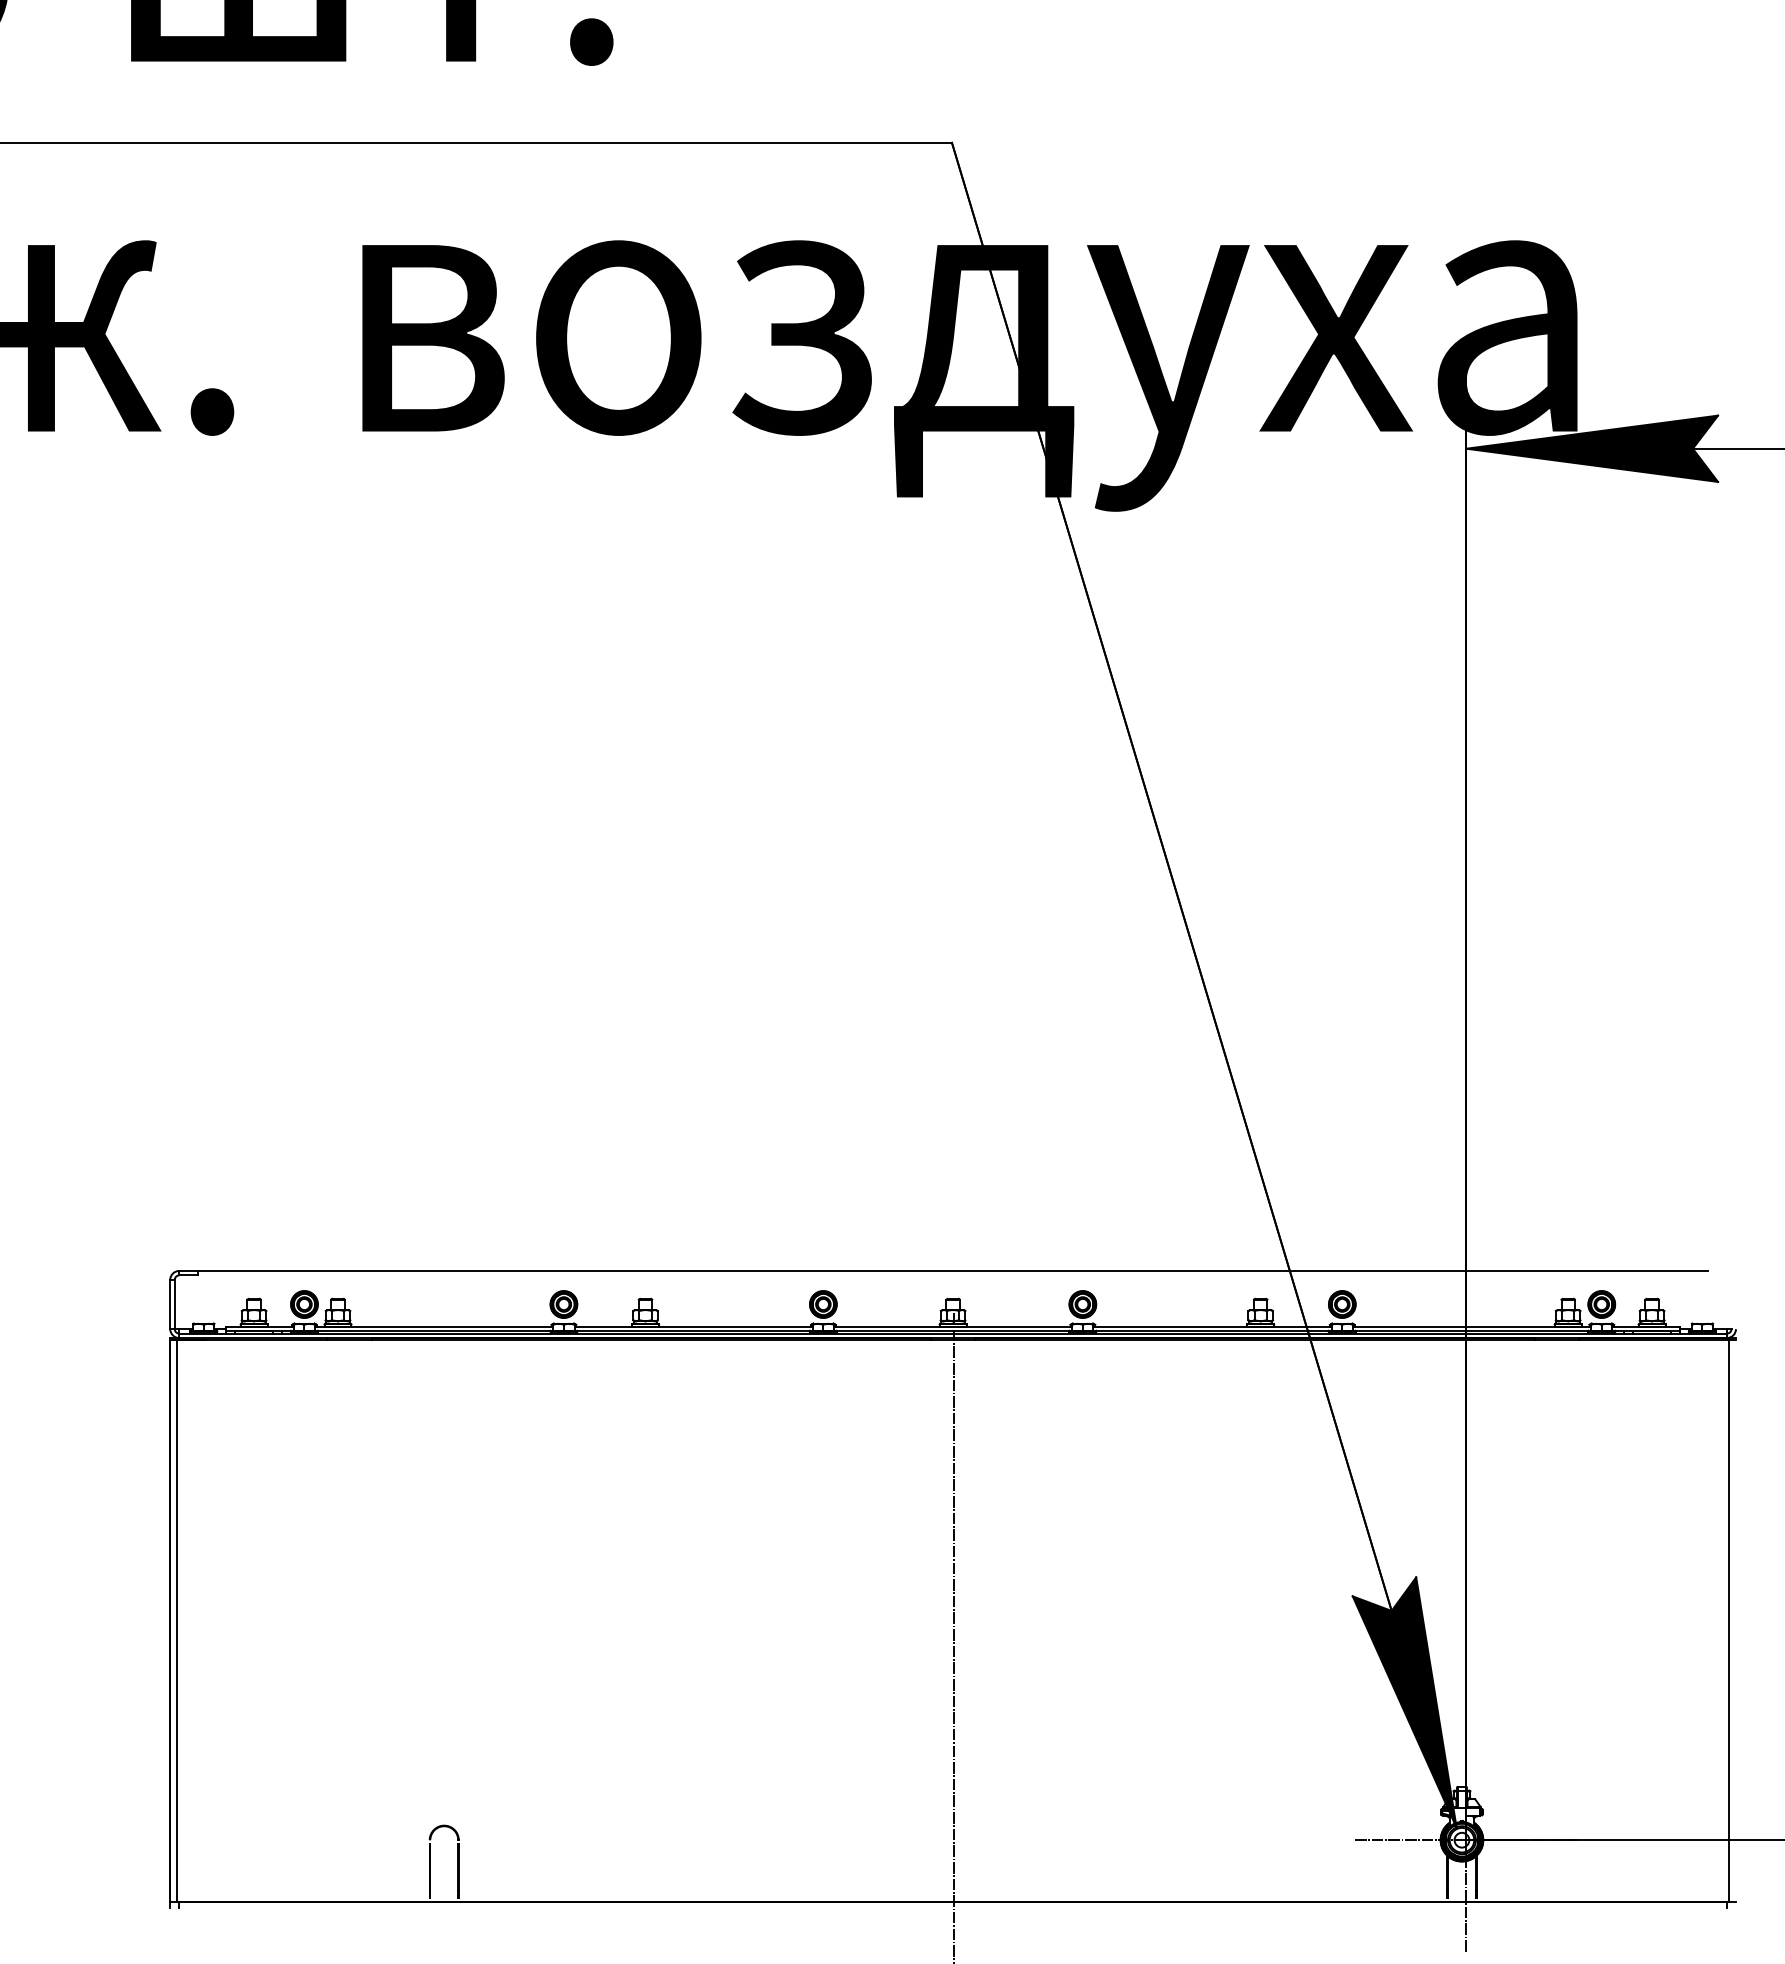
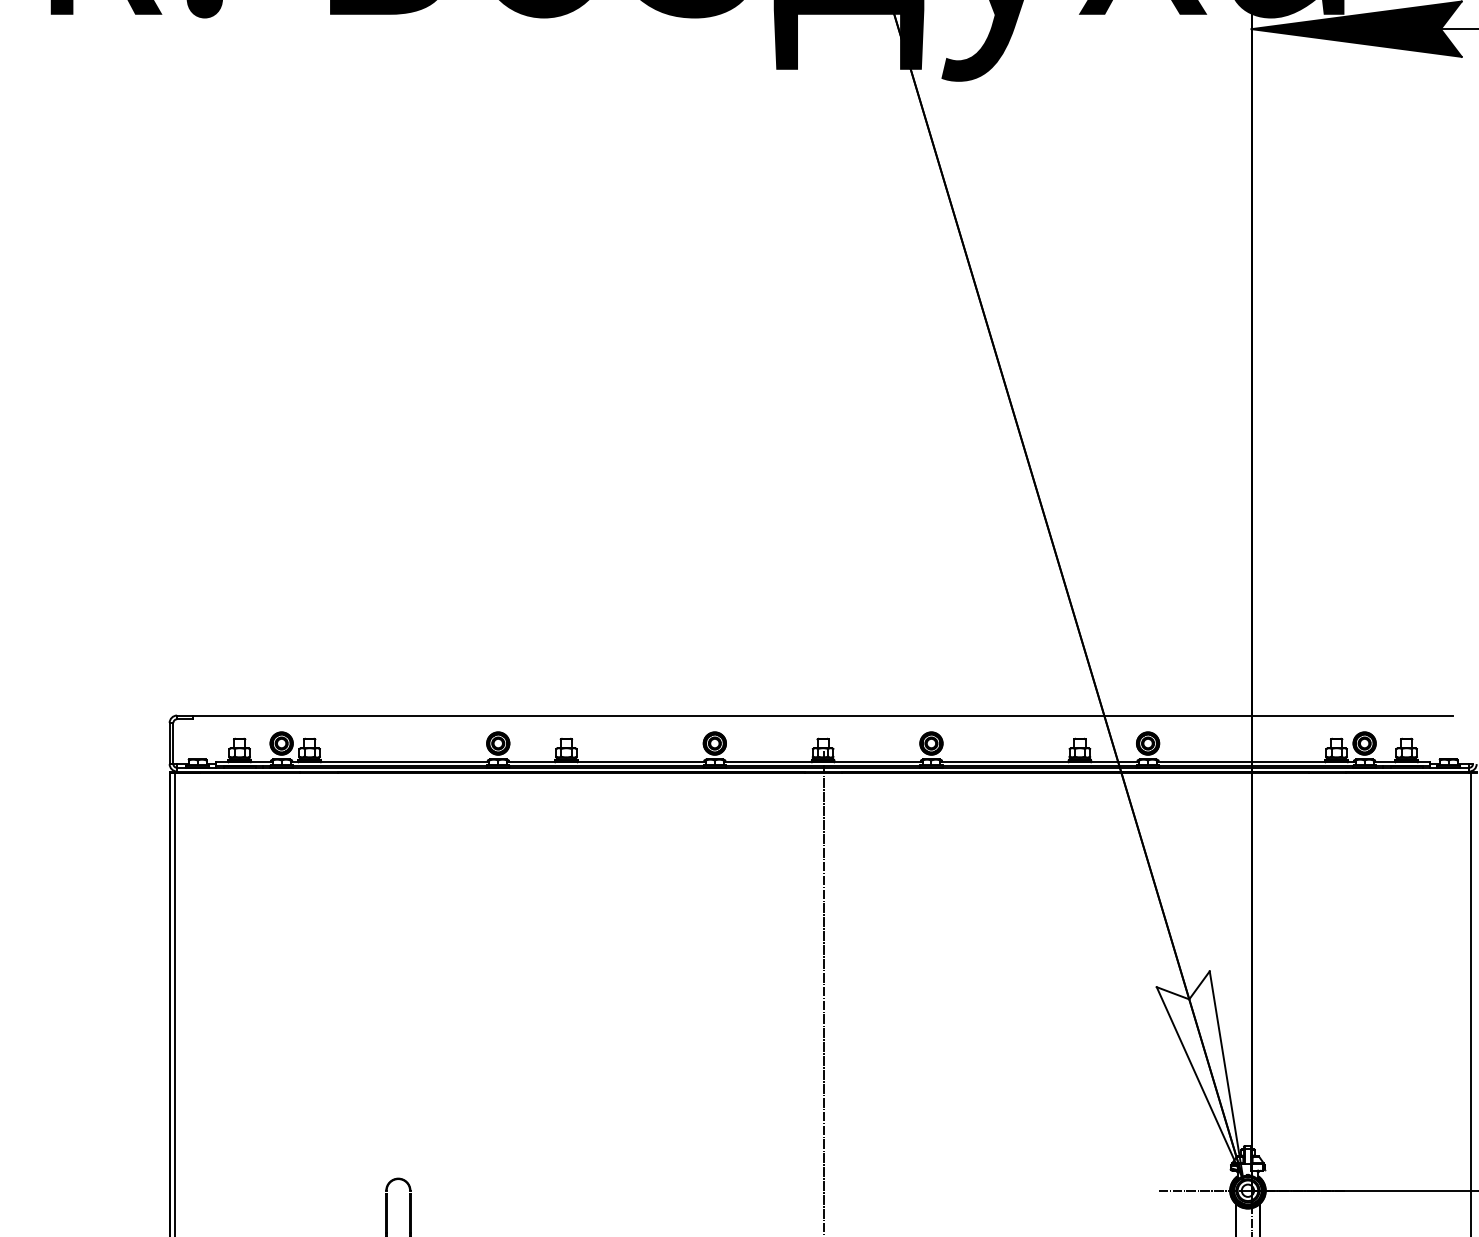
fill: (1404, 1702) -> (1199, 1075), removed

